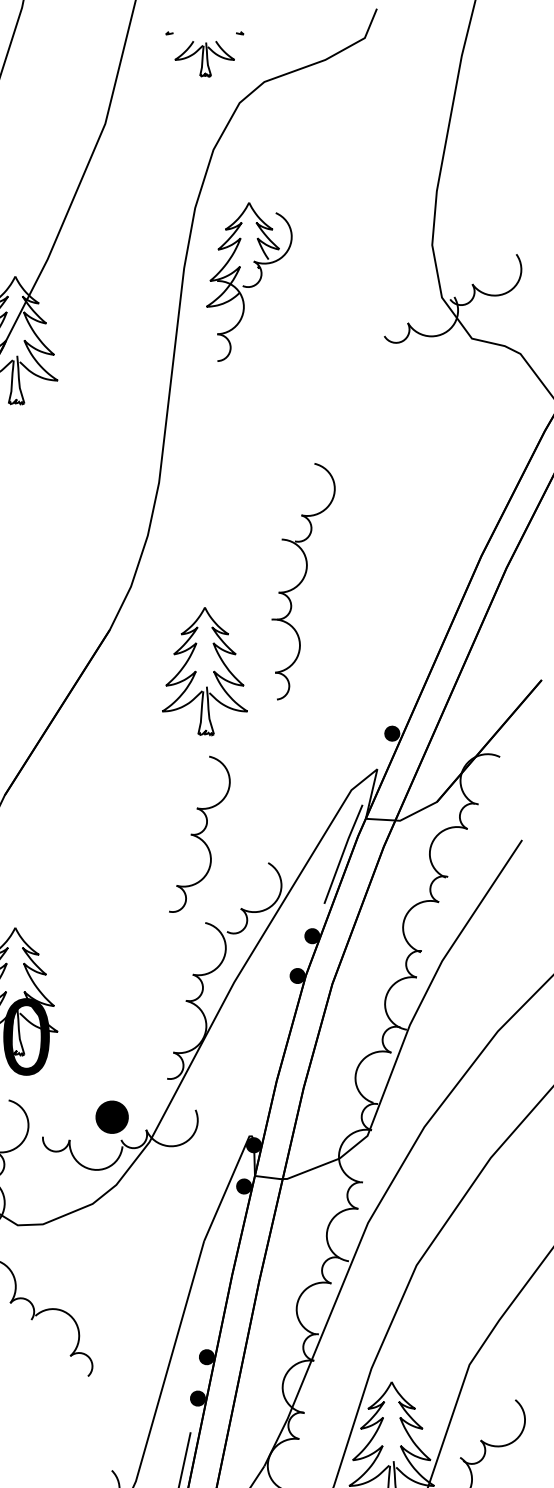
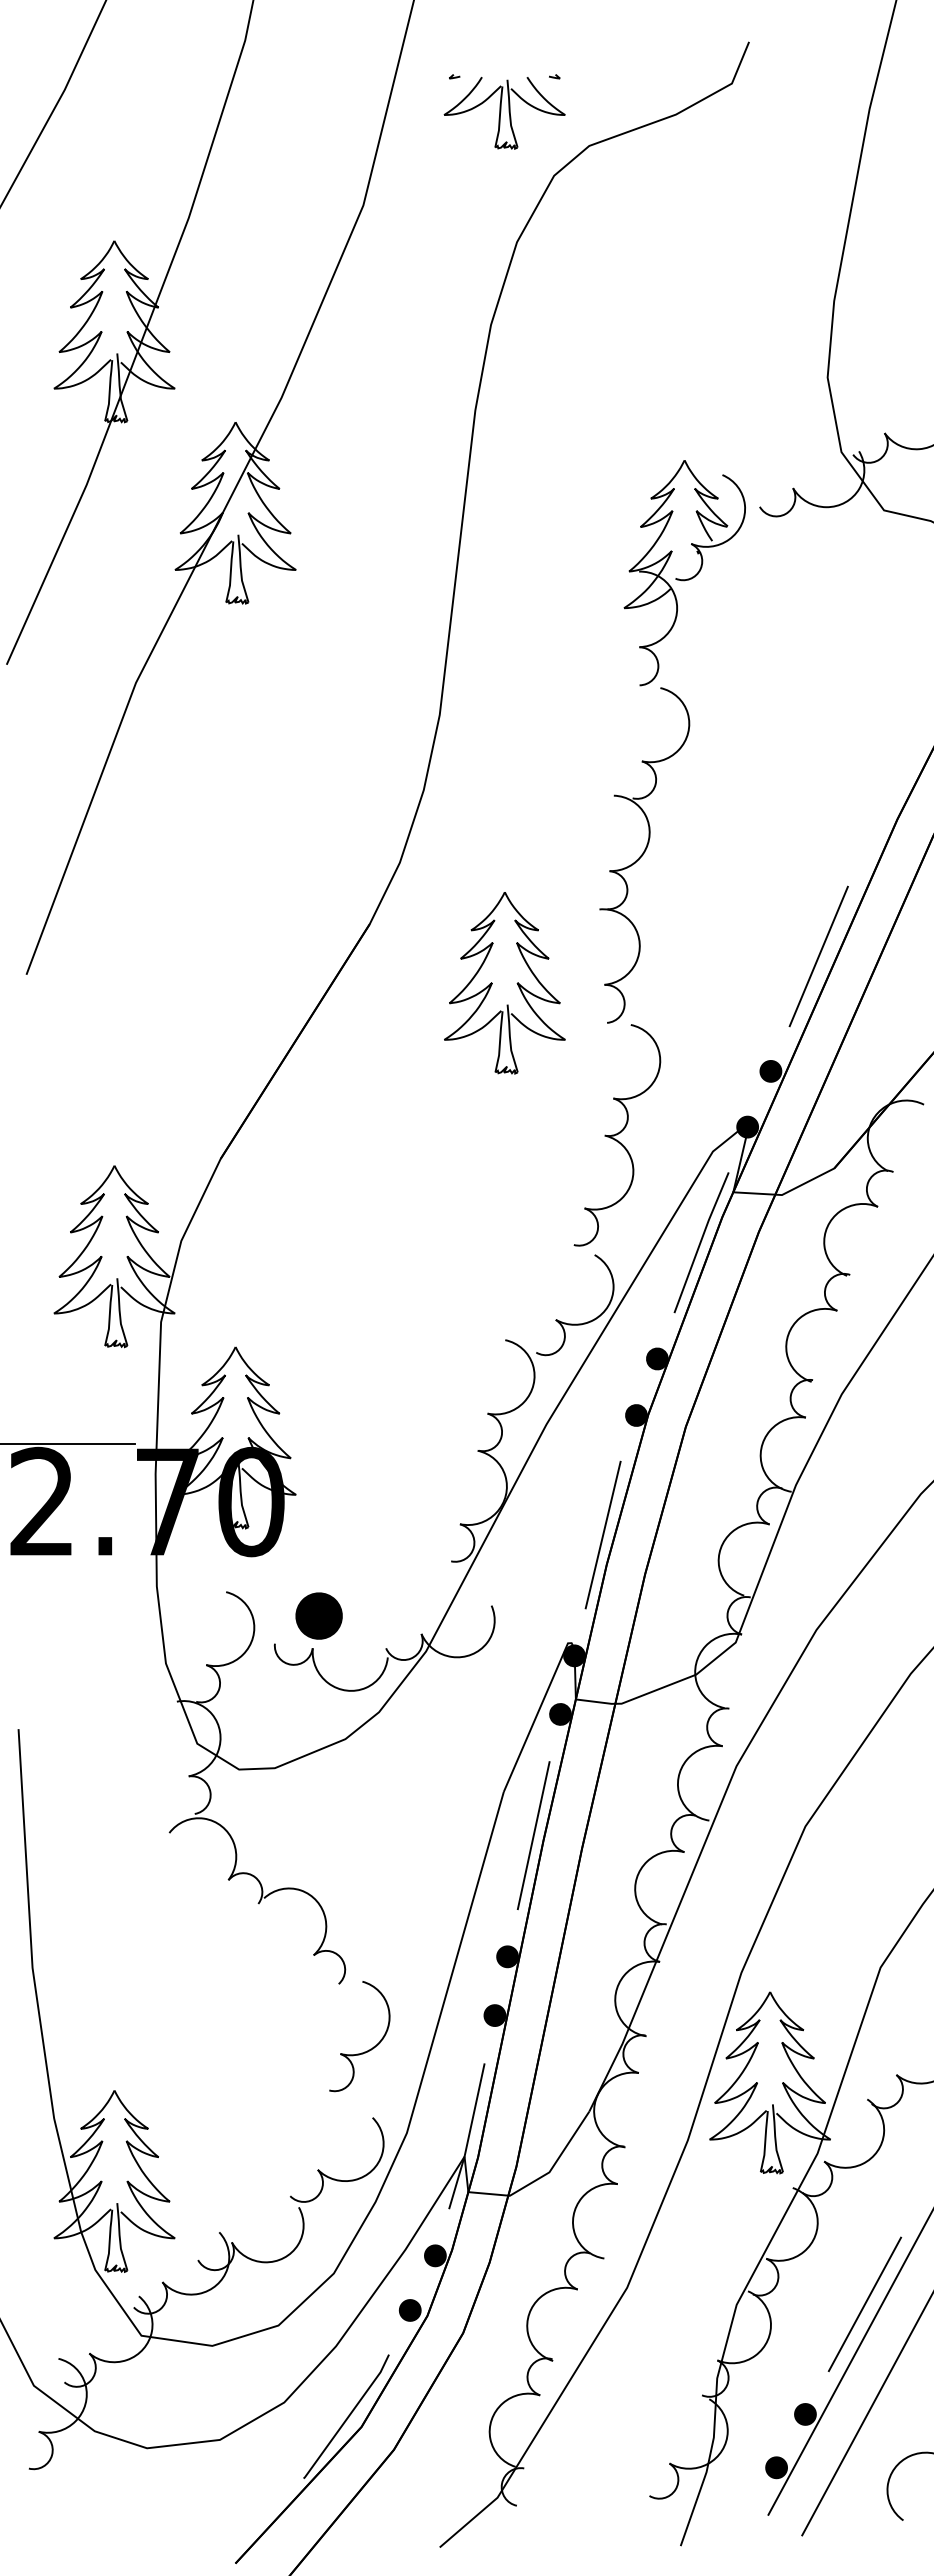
part: (204, 59) -> (504, 113), size x1.43
part: (249, 282) -> (684, 573), moved
line: (425, 652) -> (818, 956), added
fill: (375, 772) -> (747, 1126), added
part: (199, 834) -> (617, 1135), moved
line: (273, 1059) -> (602, 1534), added
part: (111, 1116) -> (318, 1615), moved
line: (225, 1271) -> (533, 1835), added
part: (108, 1422) -> (368, 2049), added

